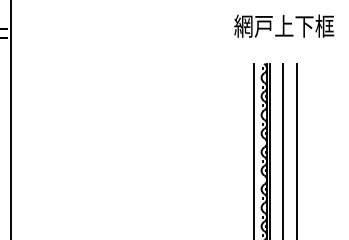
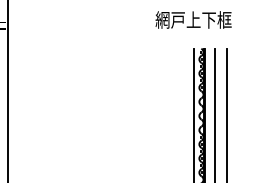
text: (284, 25) -> (193, 19), moved

